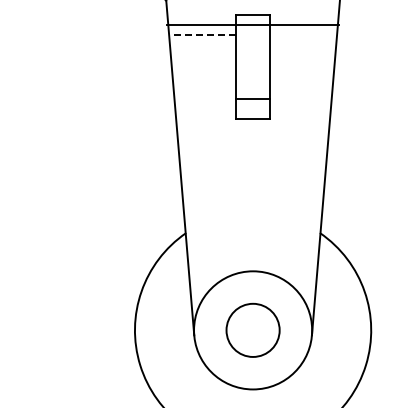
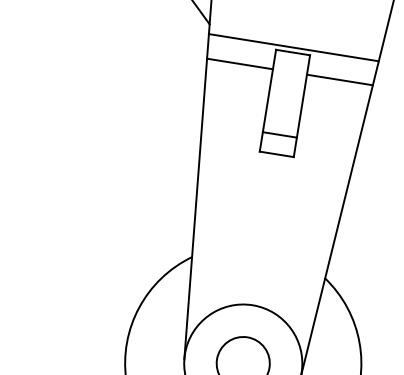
line: (253, 25) -> (294, 47), moved
line: (202, 35) -> (239, 64), dashed -> solid
line: (303, 35) -> (339, 80), added

